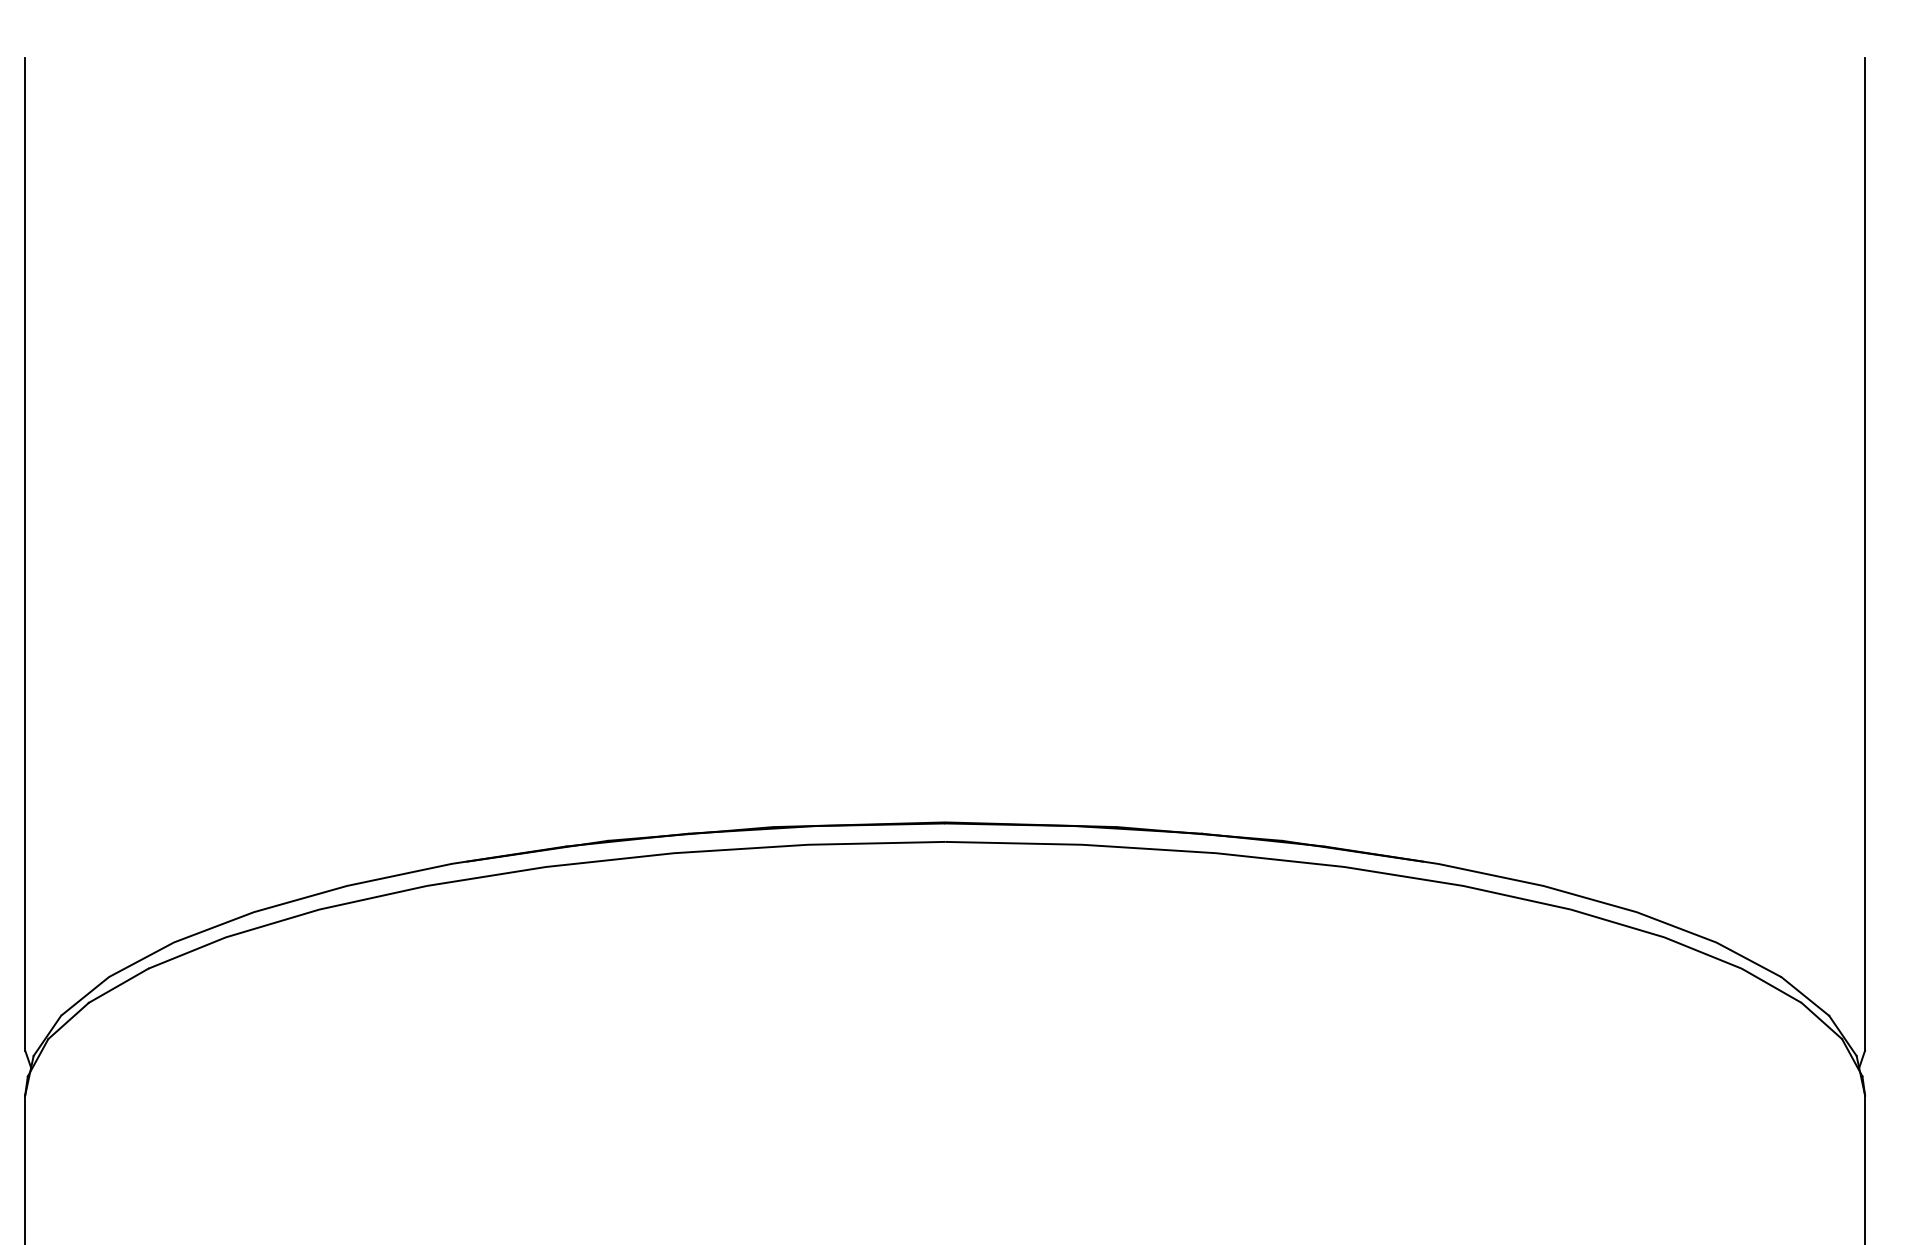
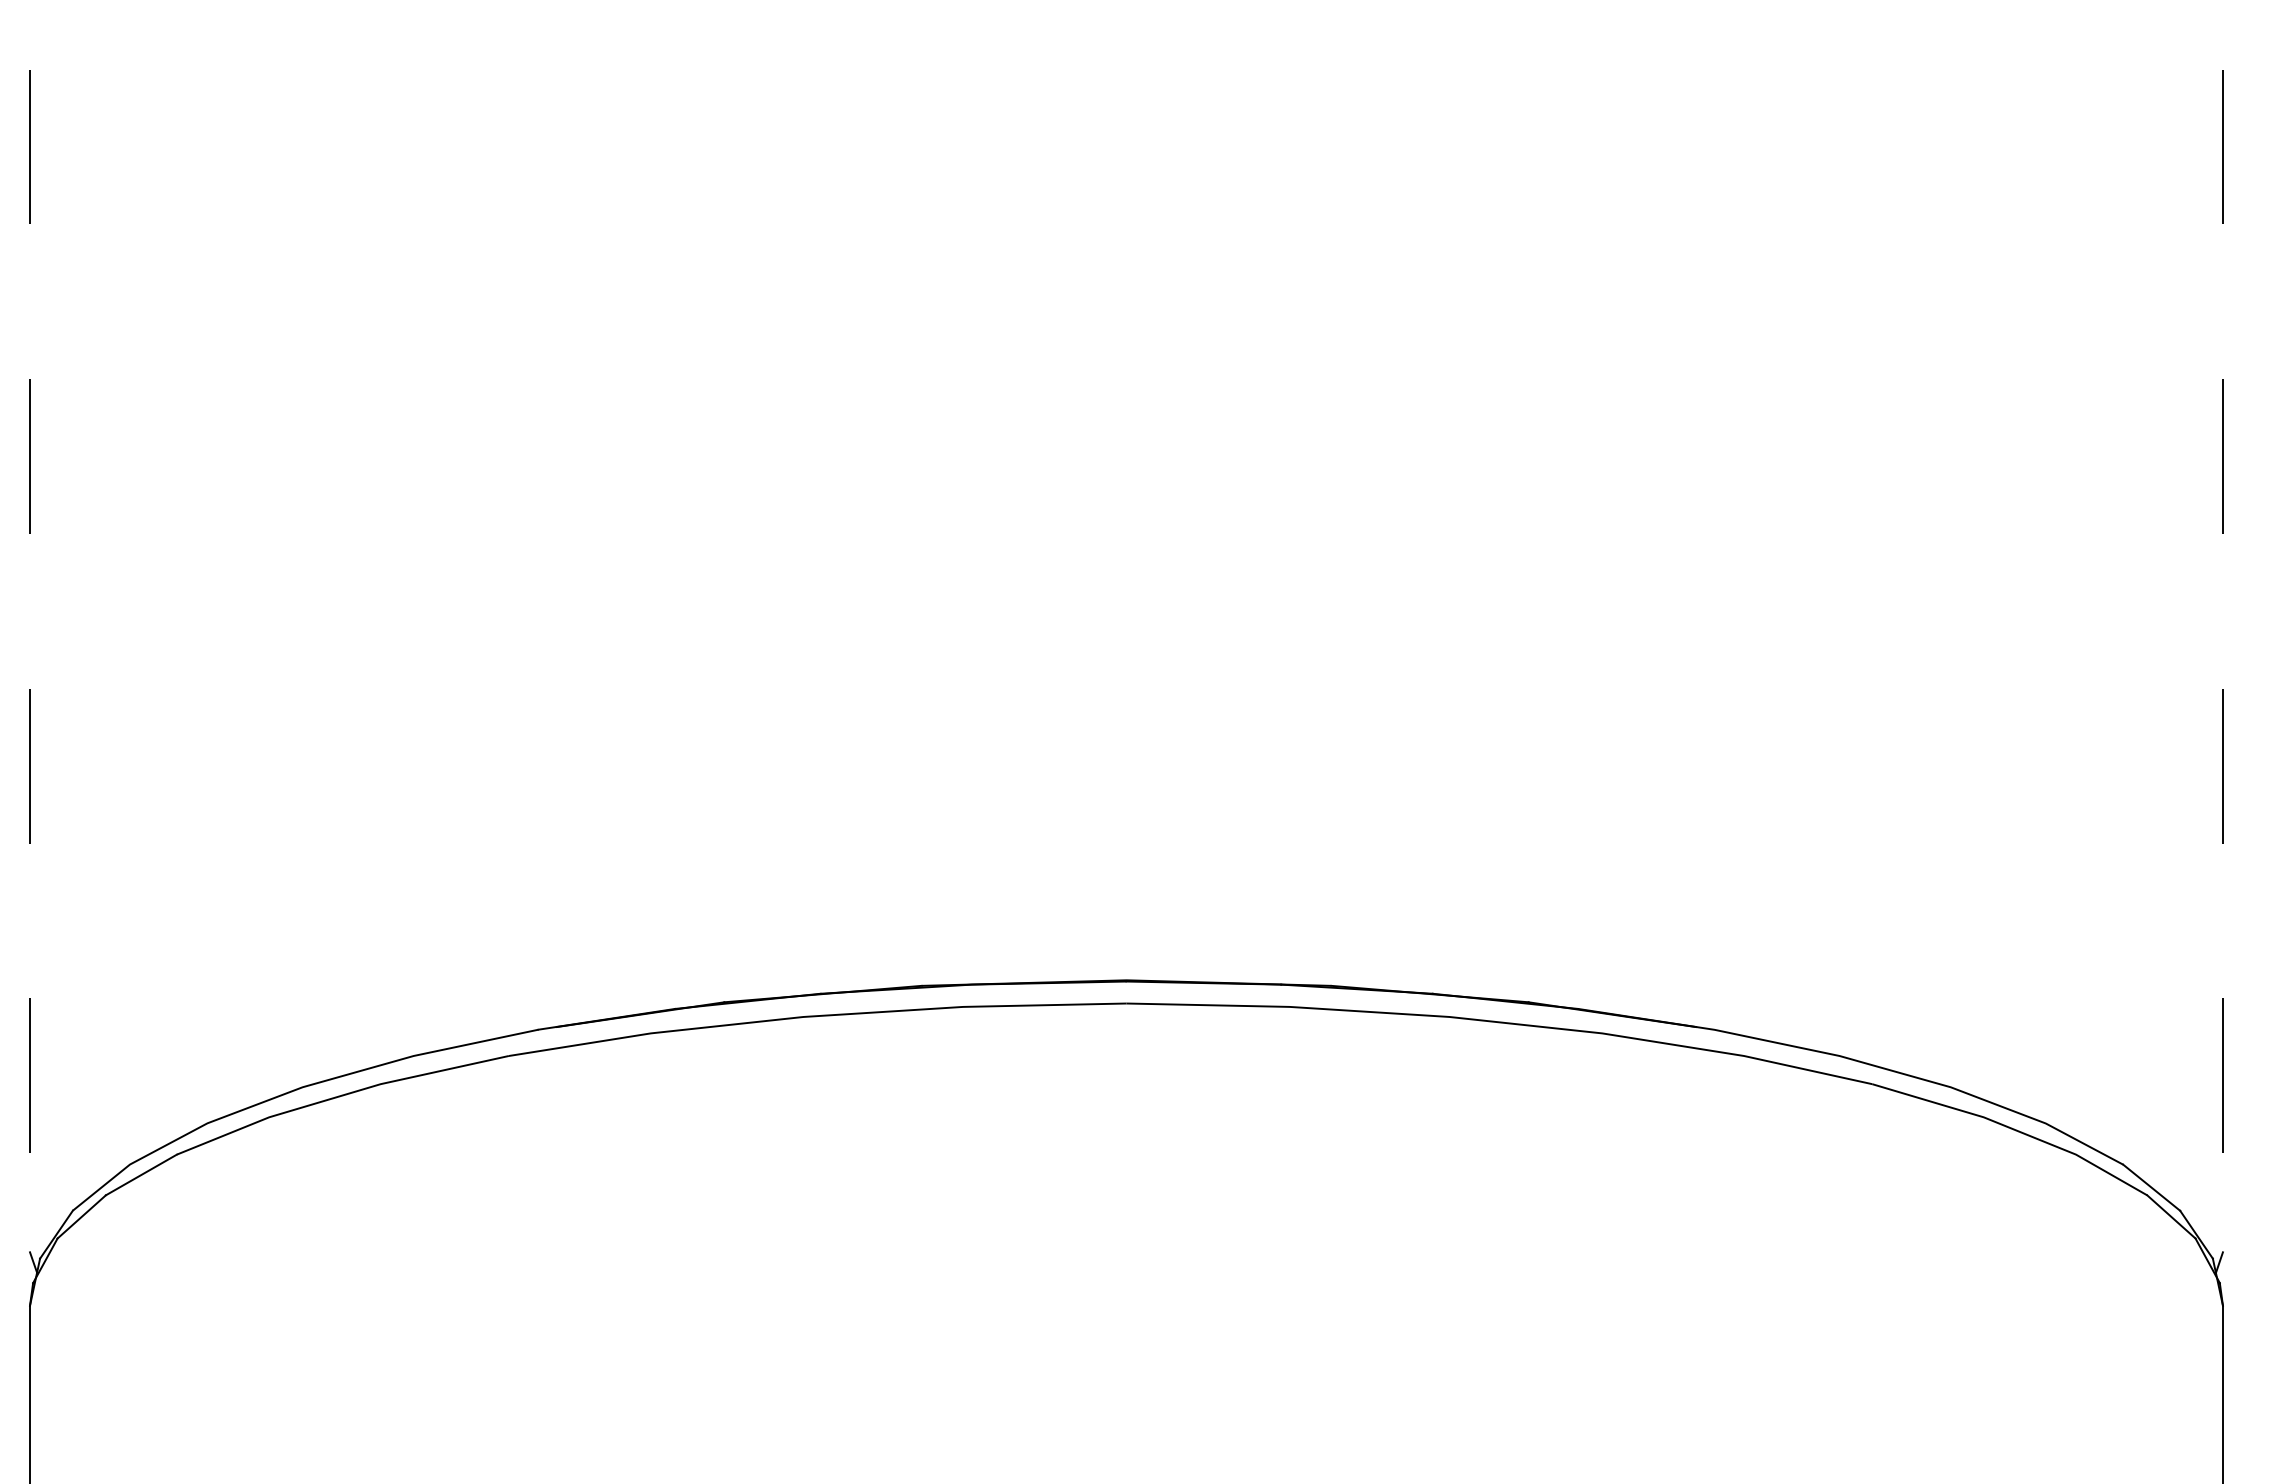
line: (25, 554) -> (30, 661), solid -> dashed
line: (1864, 554) -> (2222, 661), solid -> dashed

